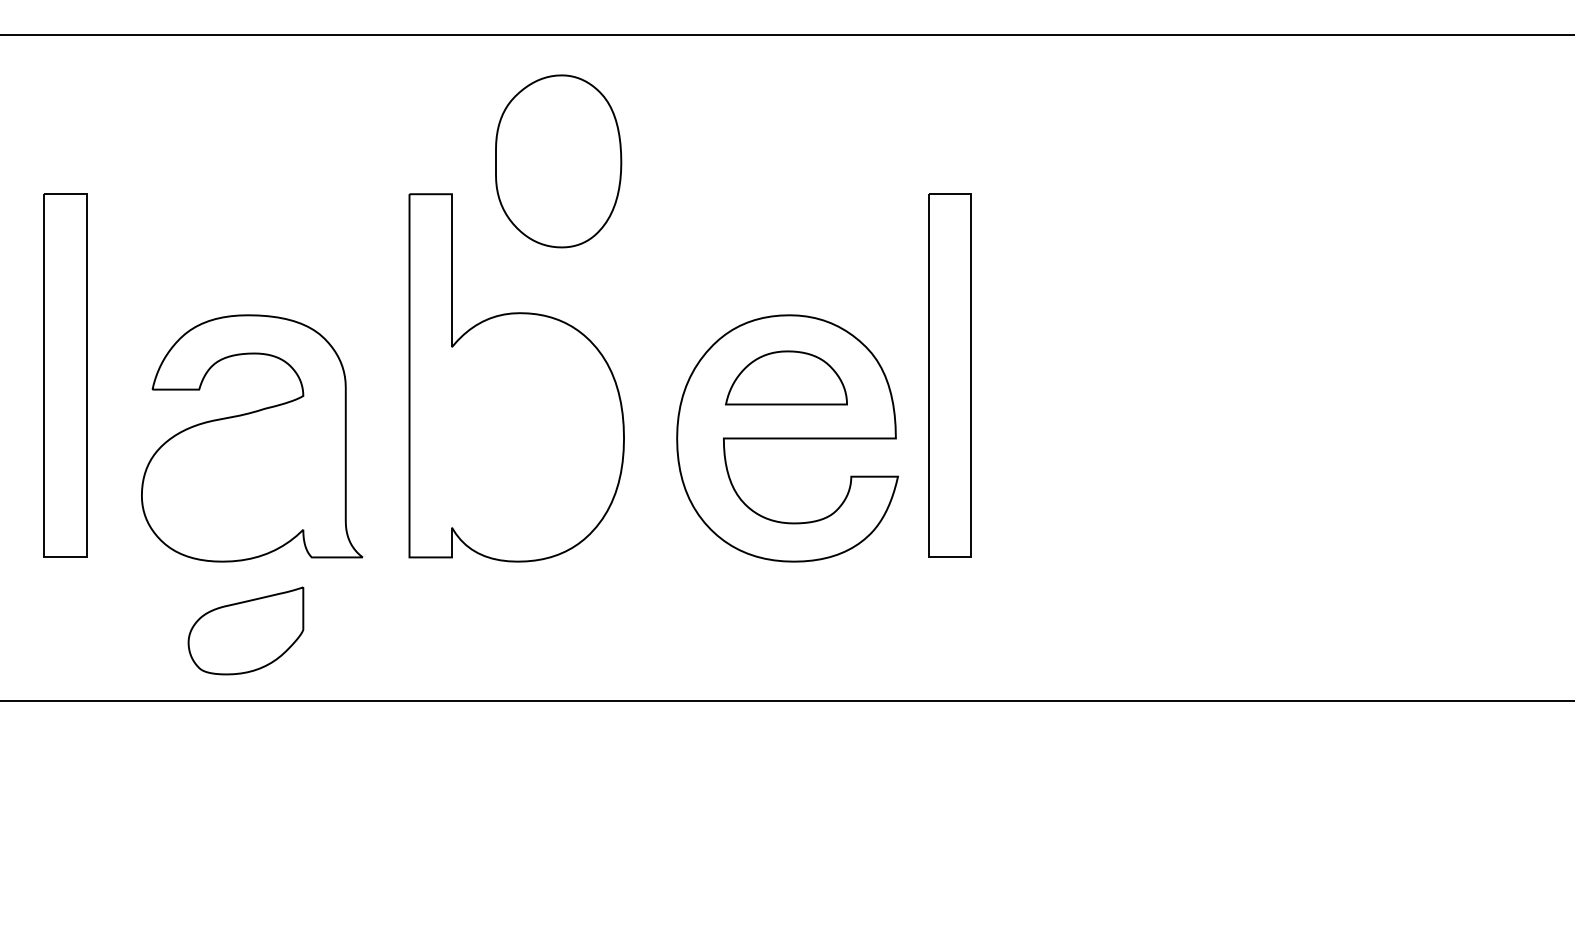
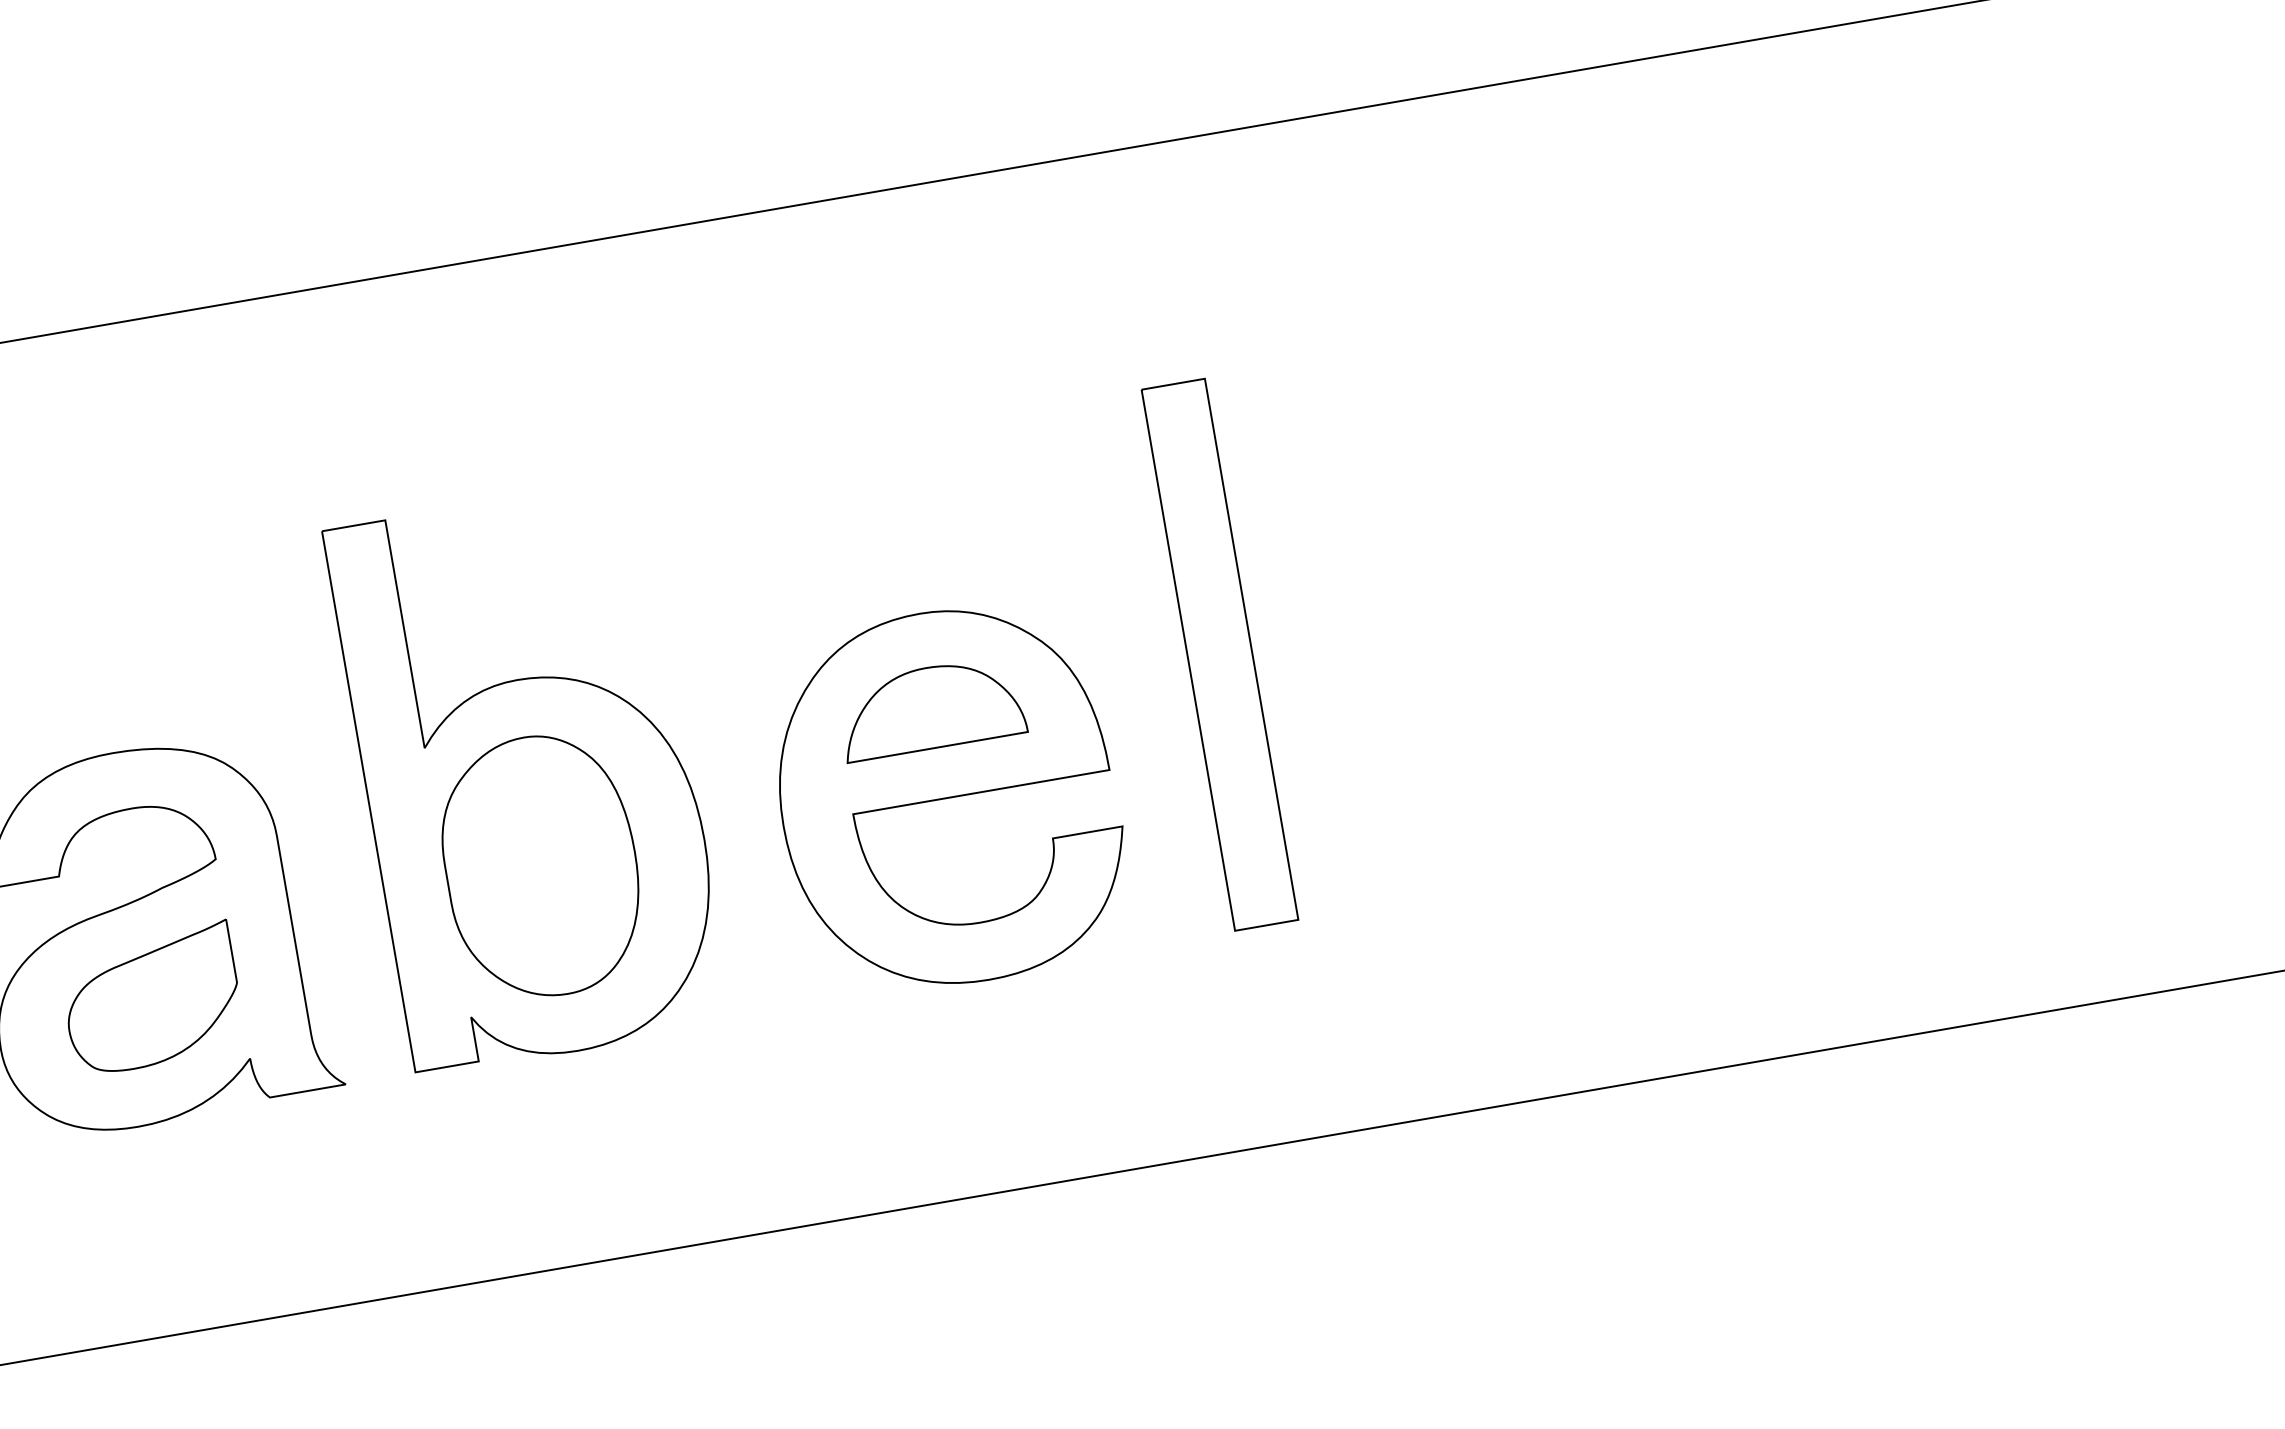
part: (558, 161) -> (541, 866), moved
part: (949, 375) -> (1219, 654), moved
part: (245, 630) -> (151, 998), moved

